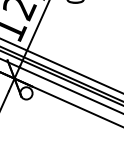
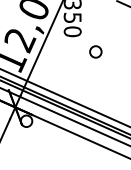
part: (99, 19) -> (95, 51), added

